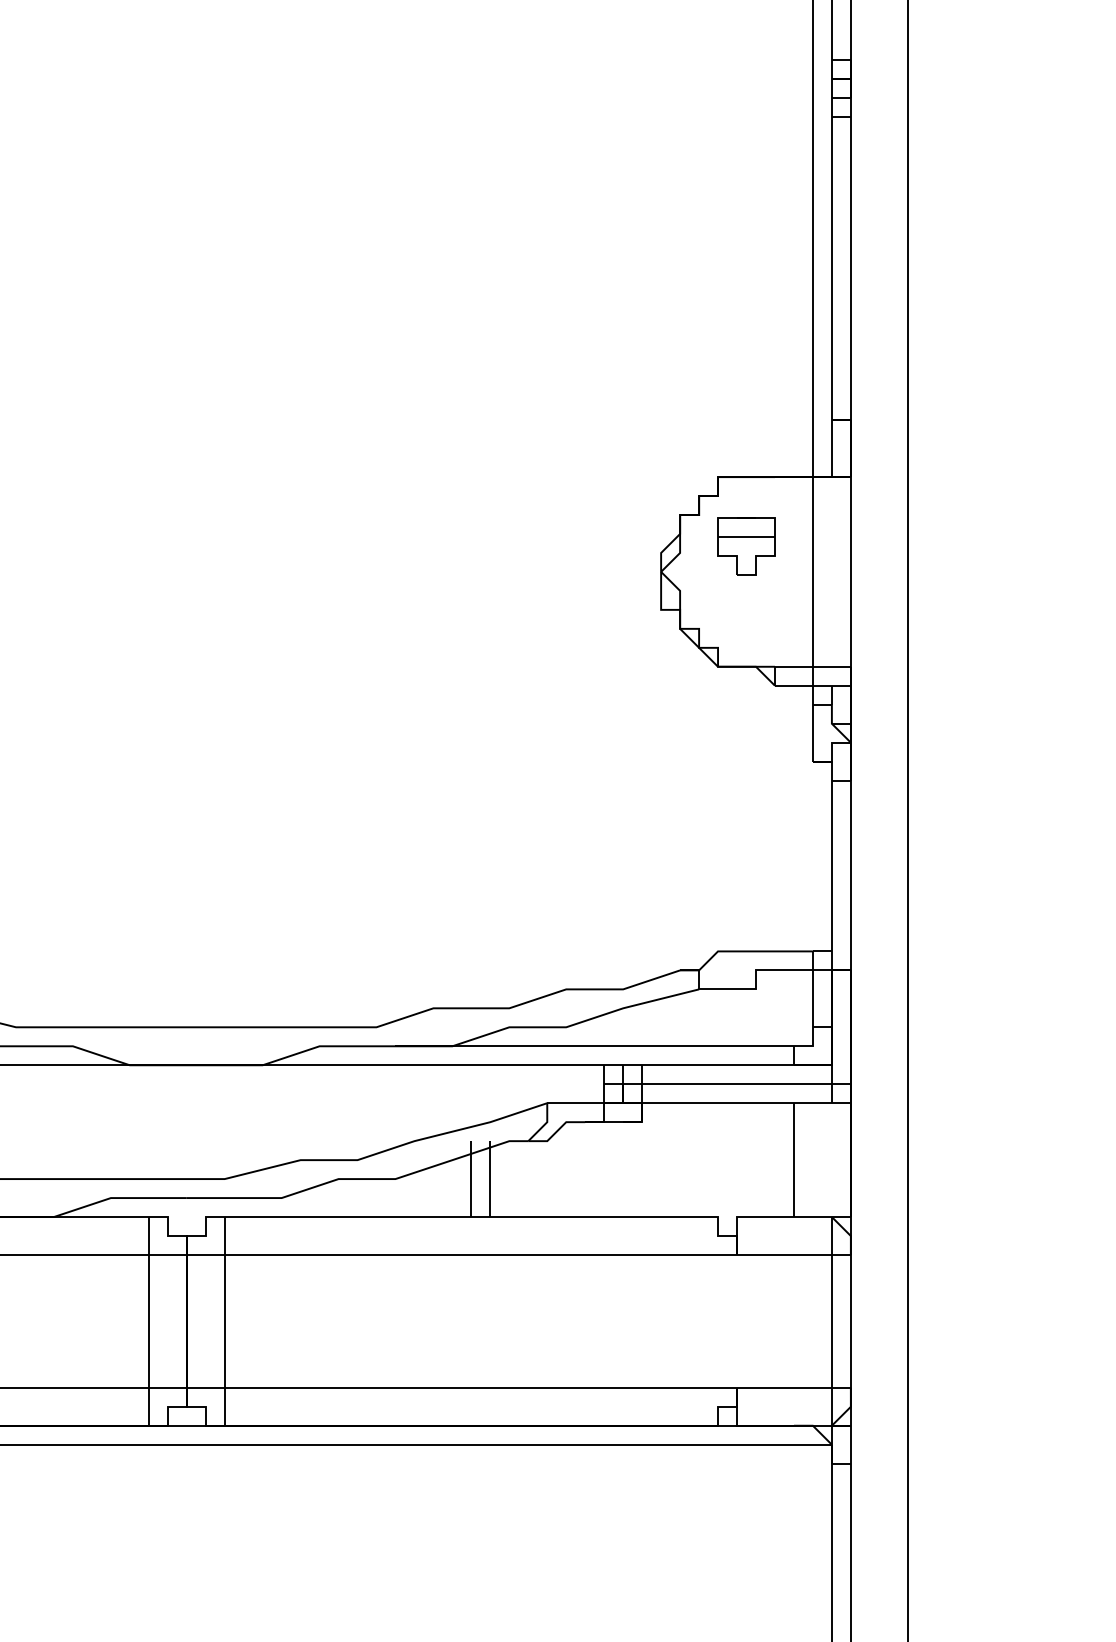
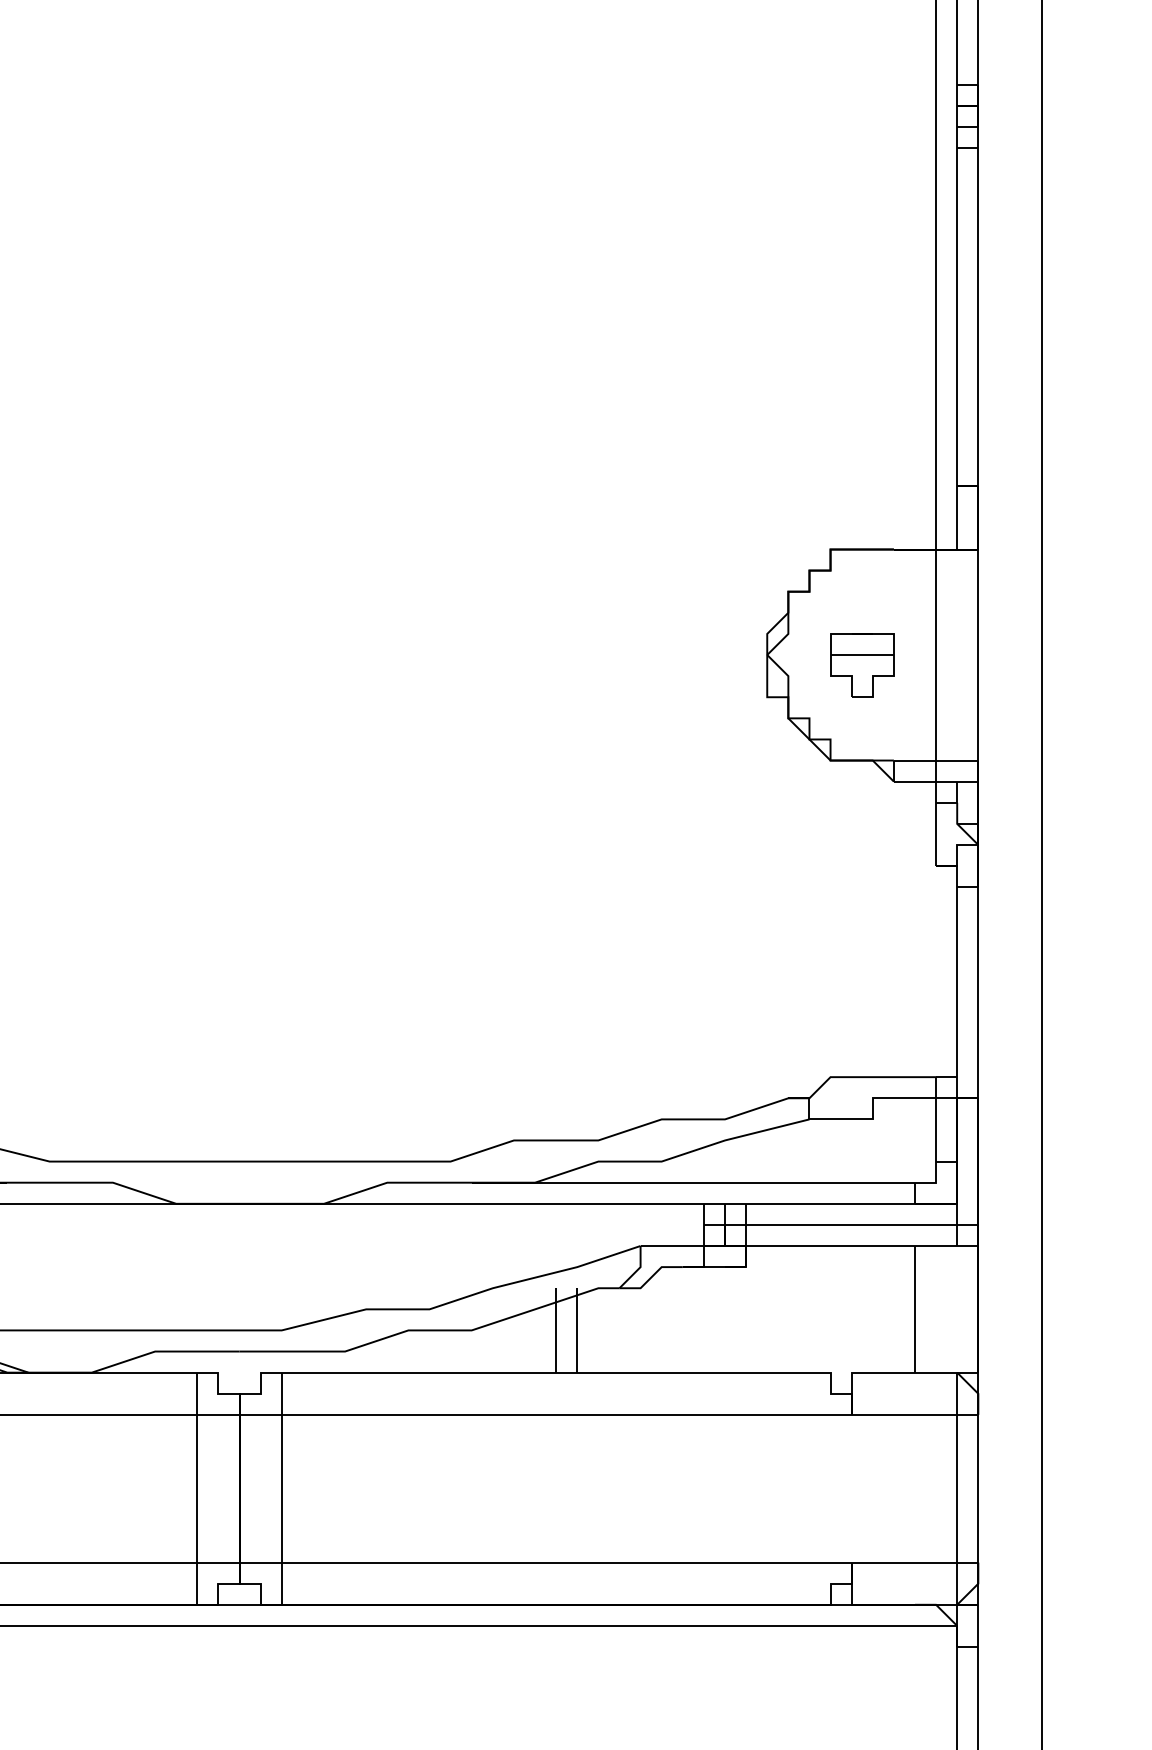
part: (746, 546) -> (862, 665), moved

